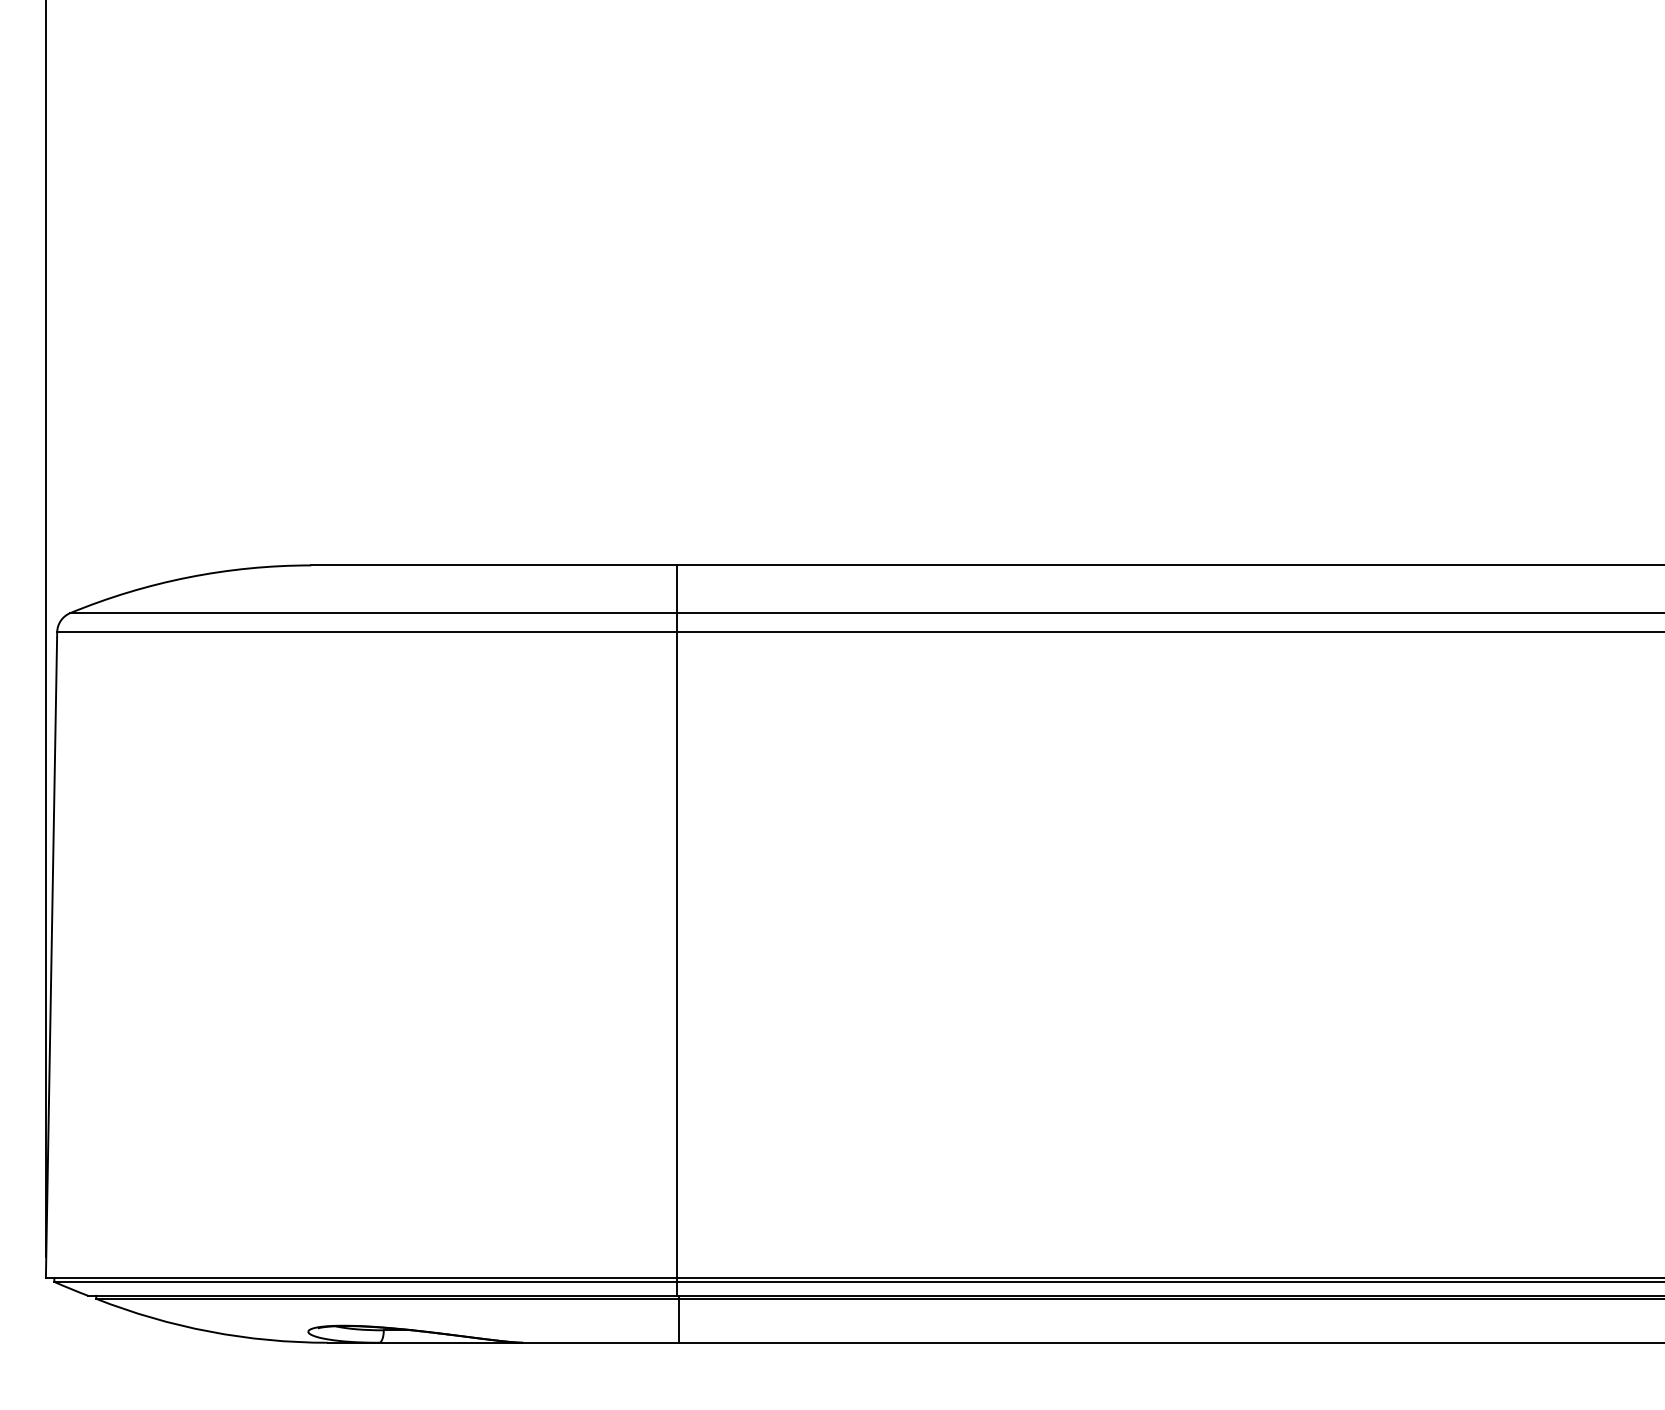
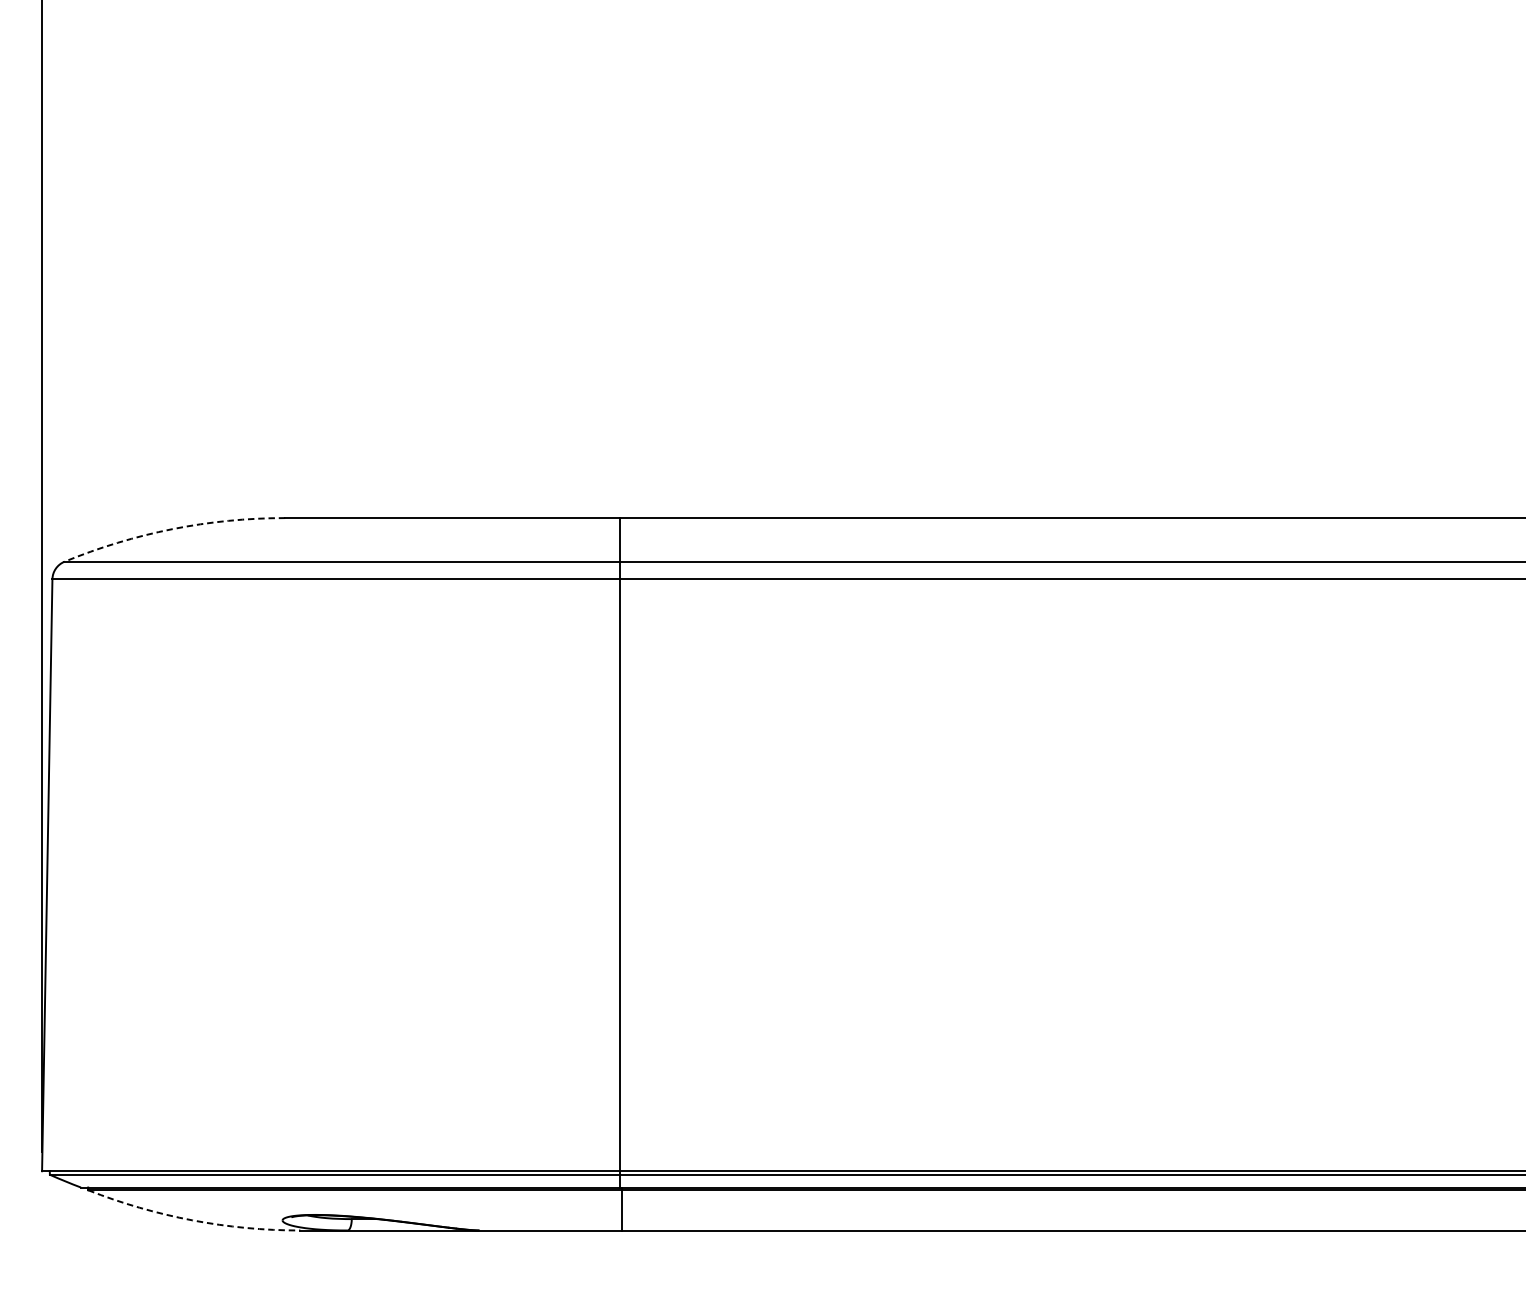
arc: (188, 577) -> (172, 529), solid -> dashed
arc: (209, 1331) -> (192, 1220), solid -> dashed

